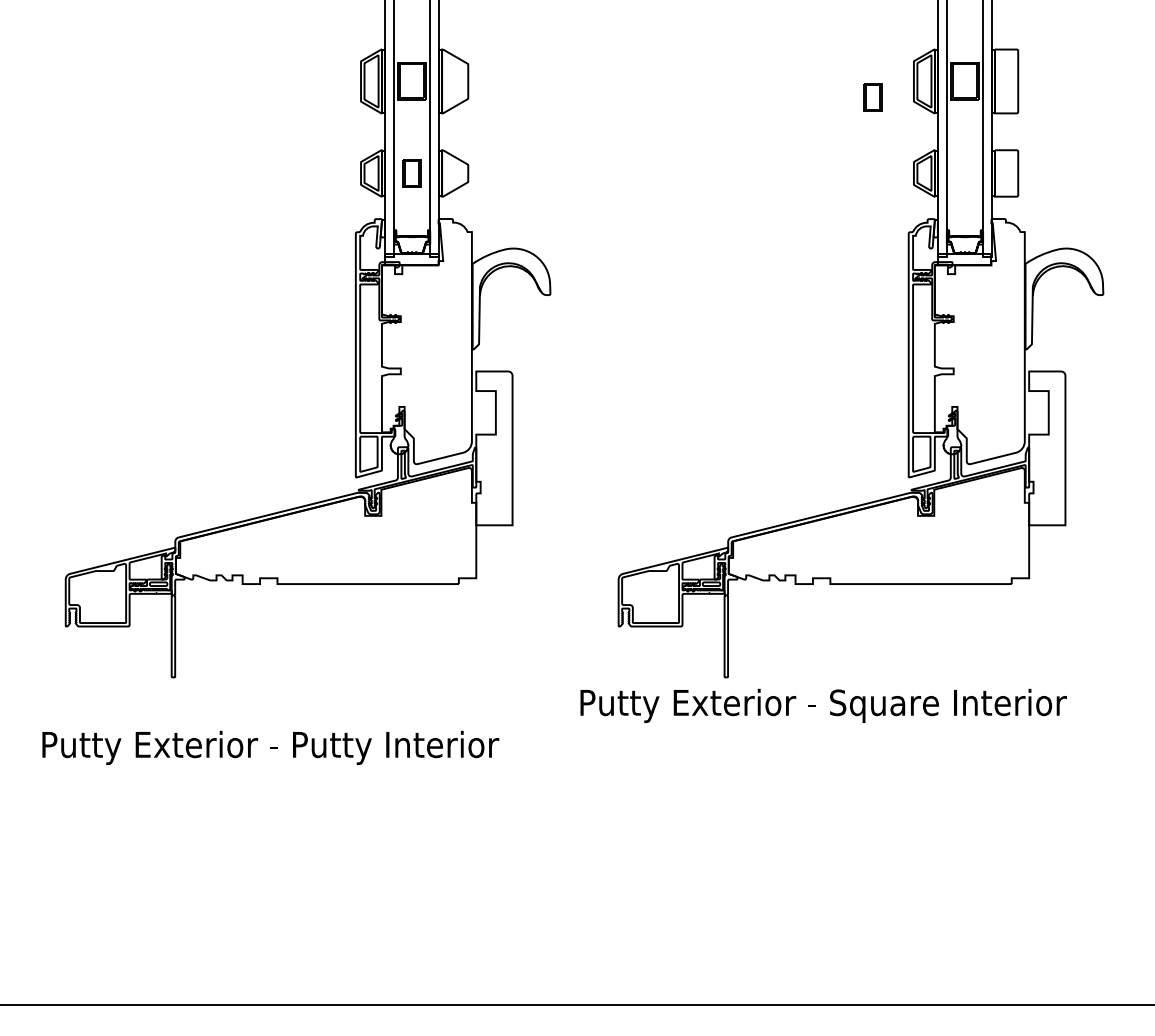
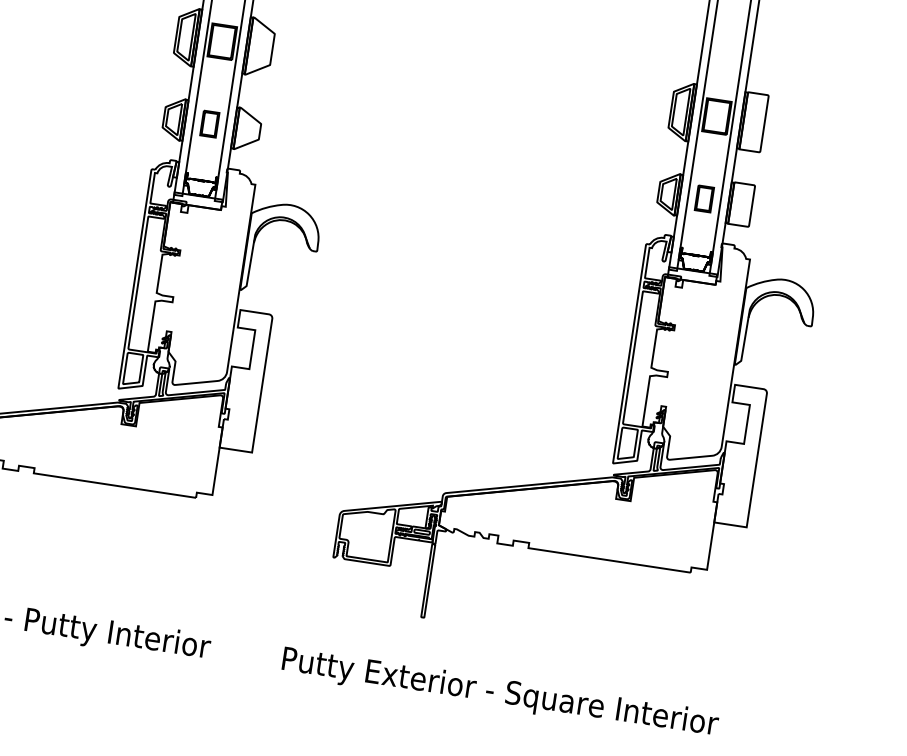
part: (872, 97) -> (704, 198), moved
text: (823, 705) -> (500, 693), moved

